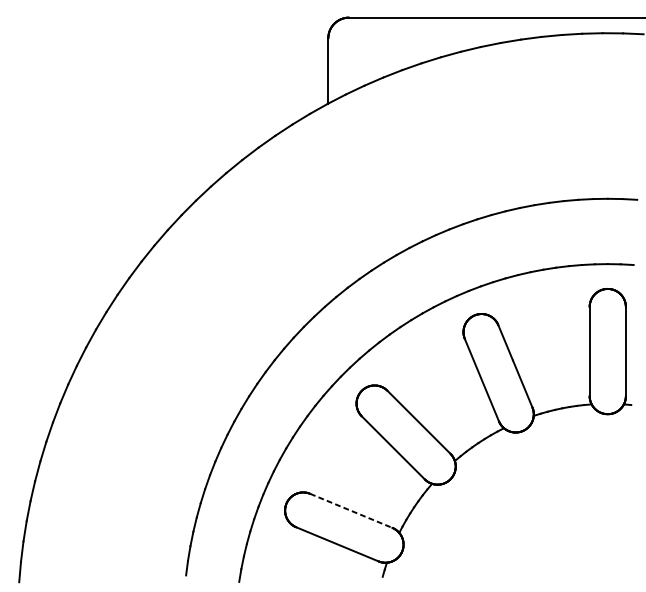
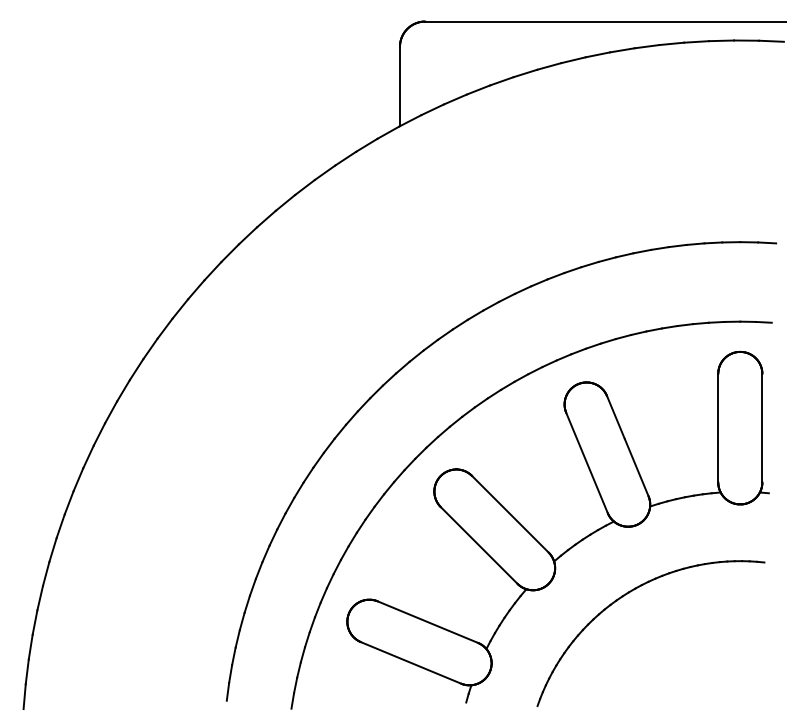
part: (516, 487) -> (629, 593), added
line: (351, 511) -> (428, 622), dashed -> solid

